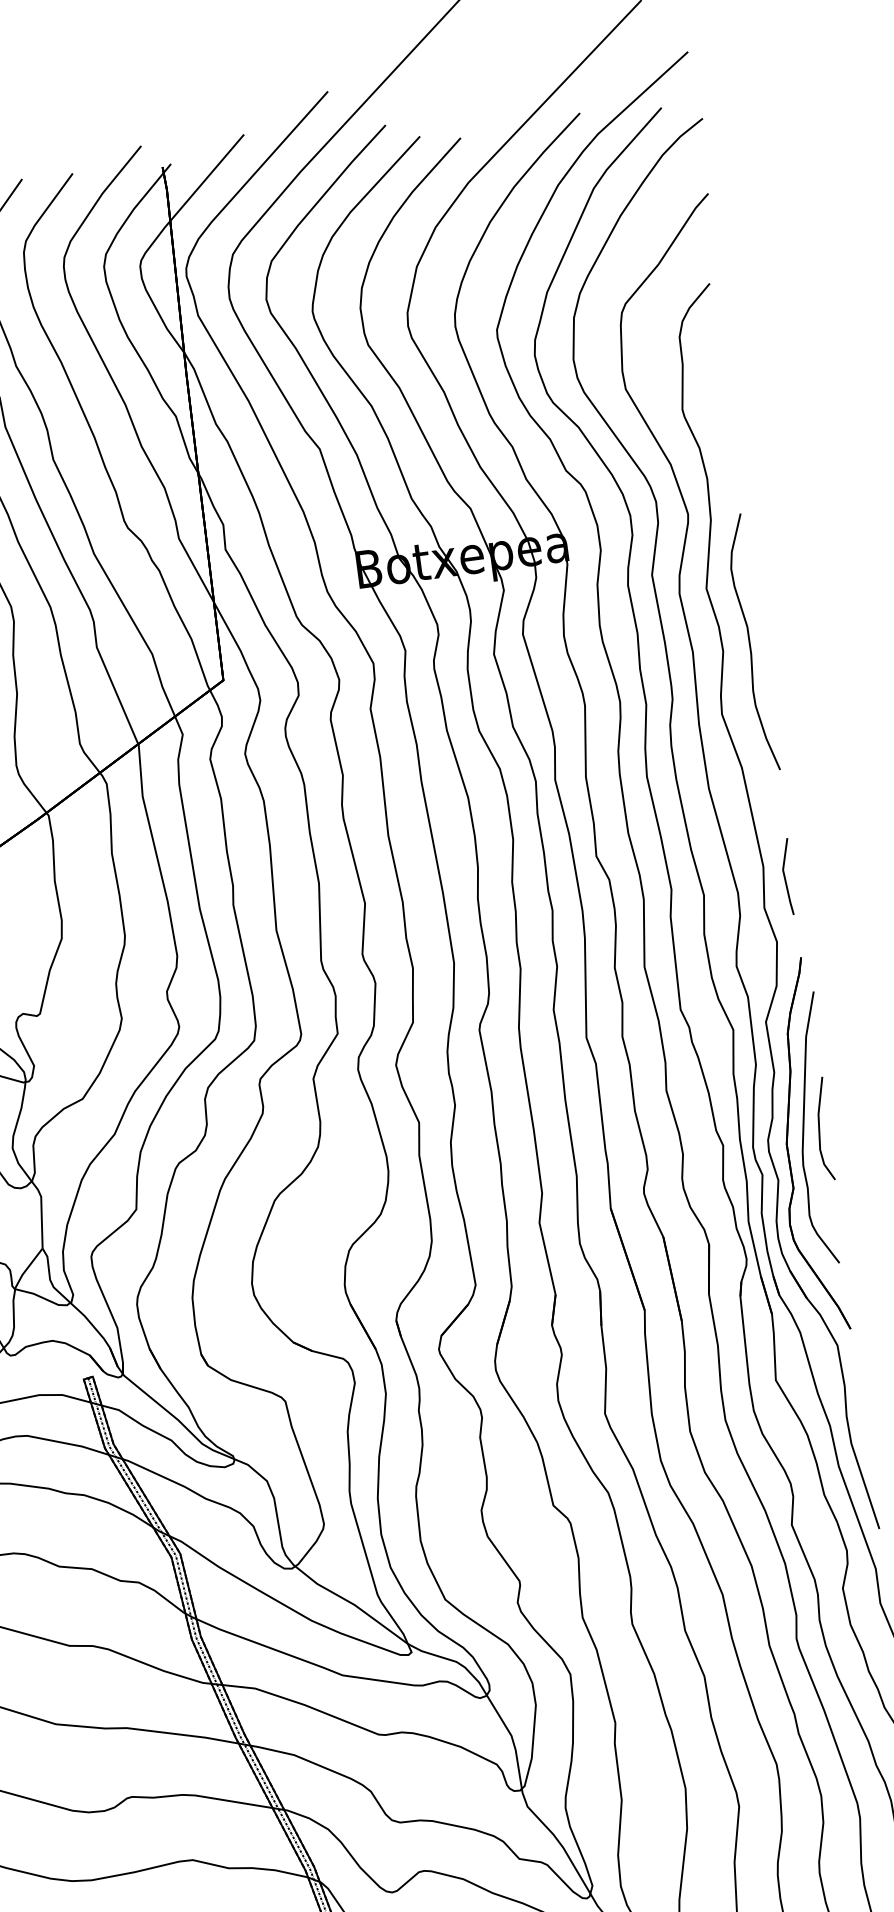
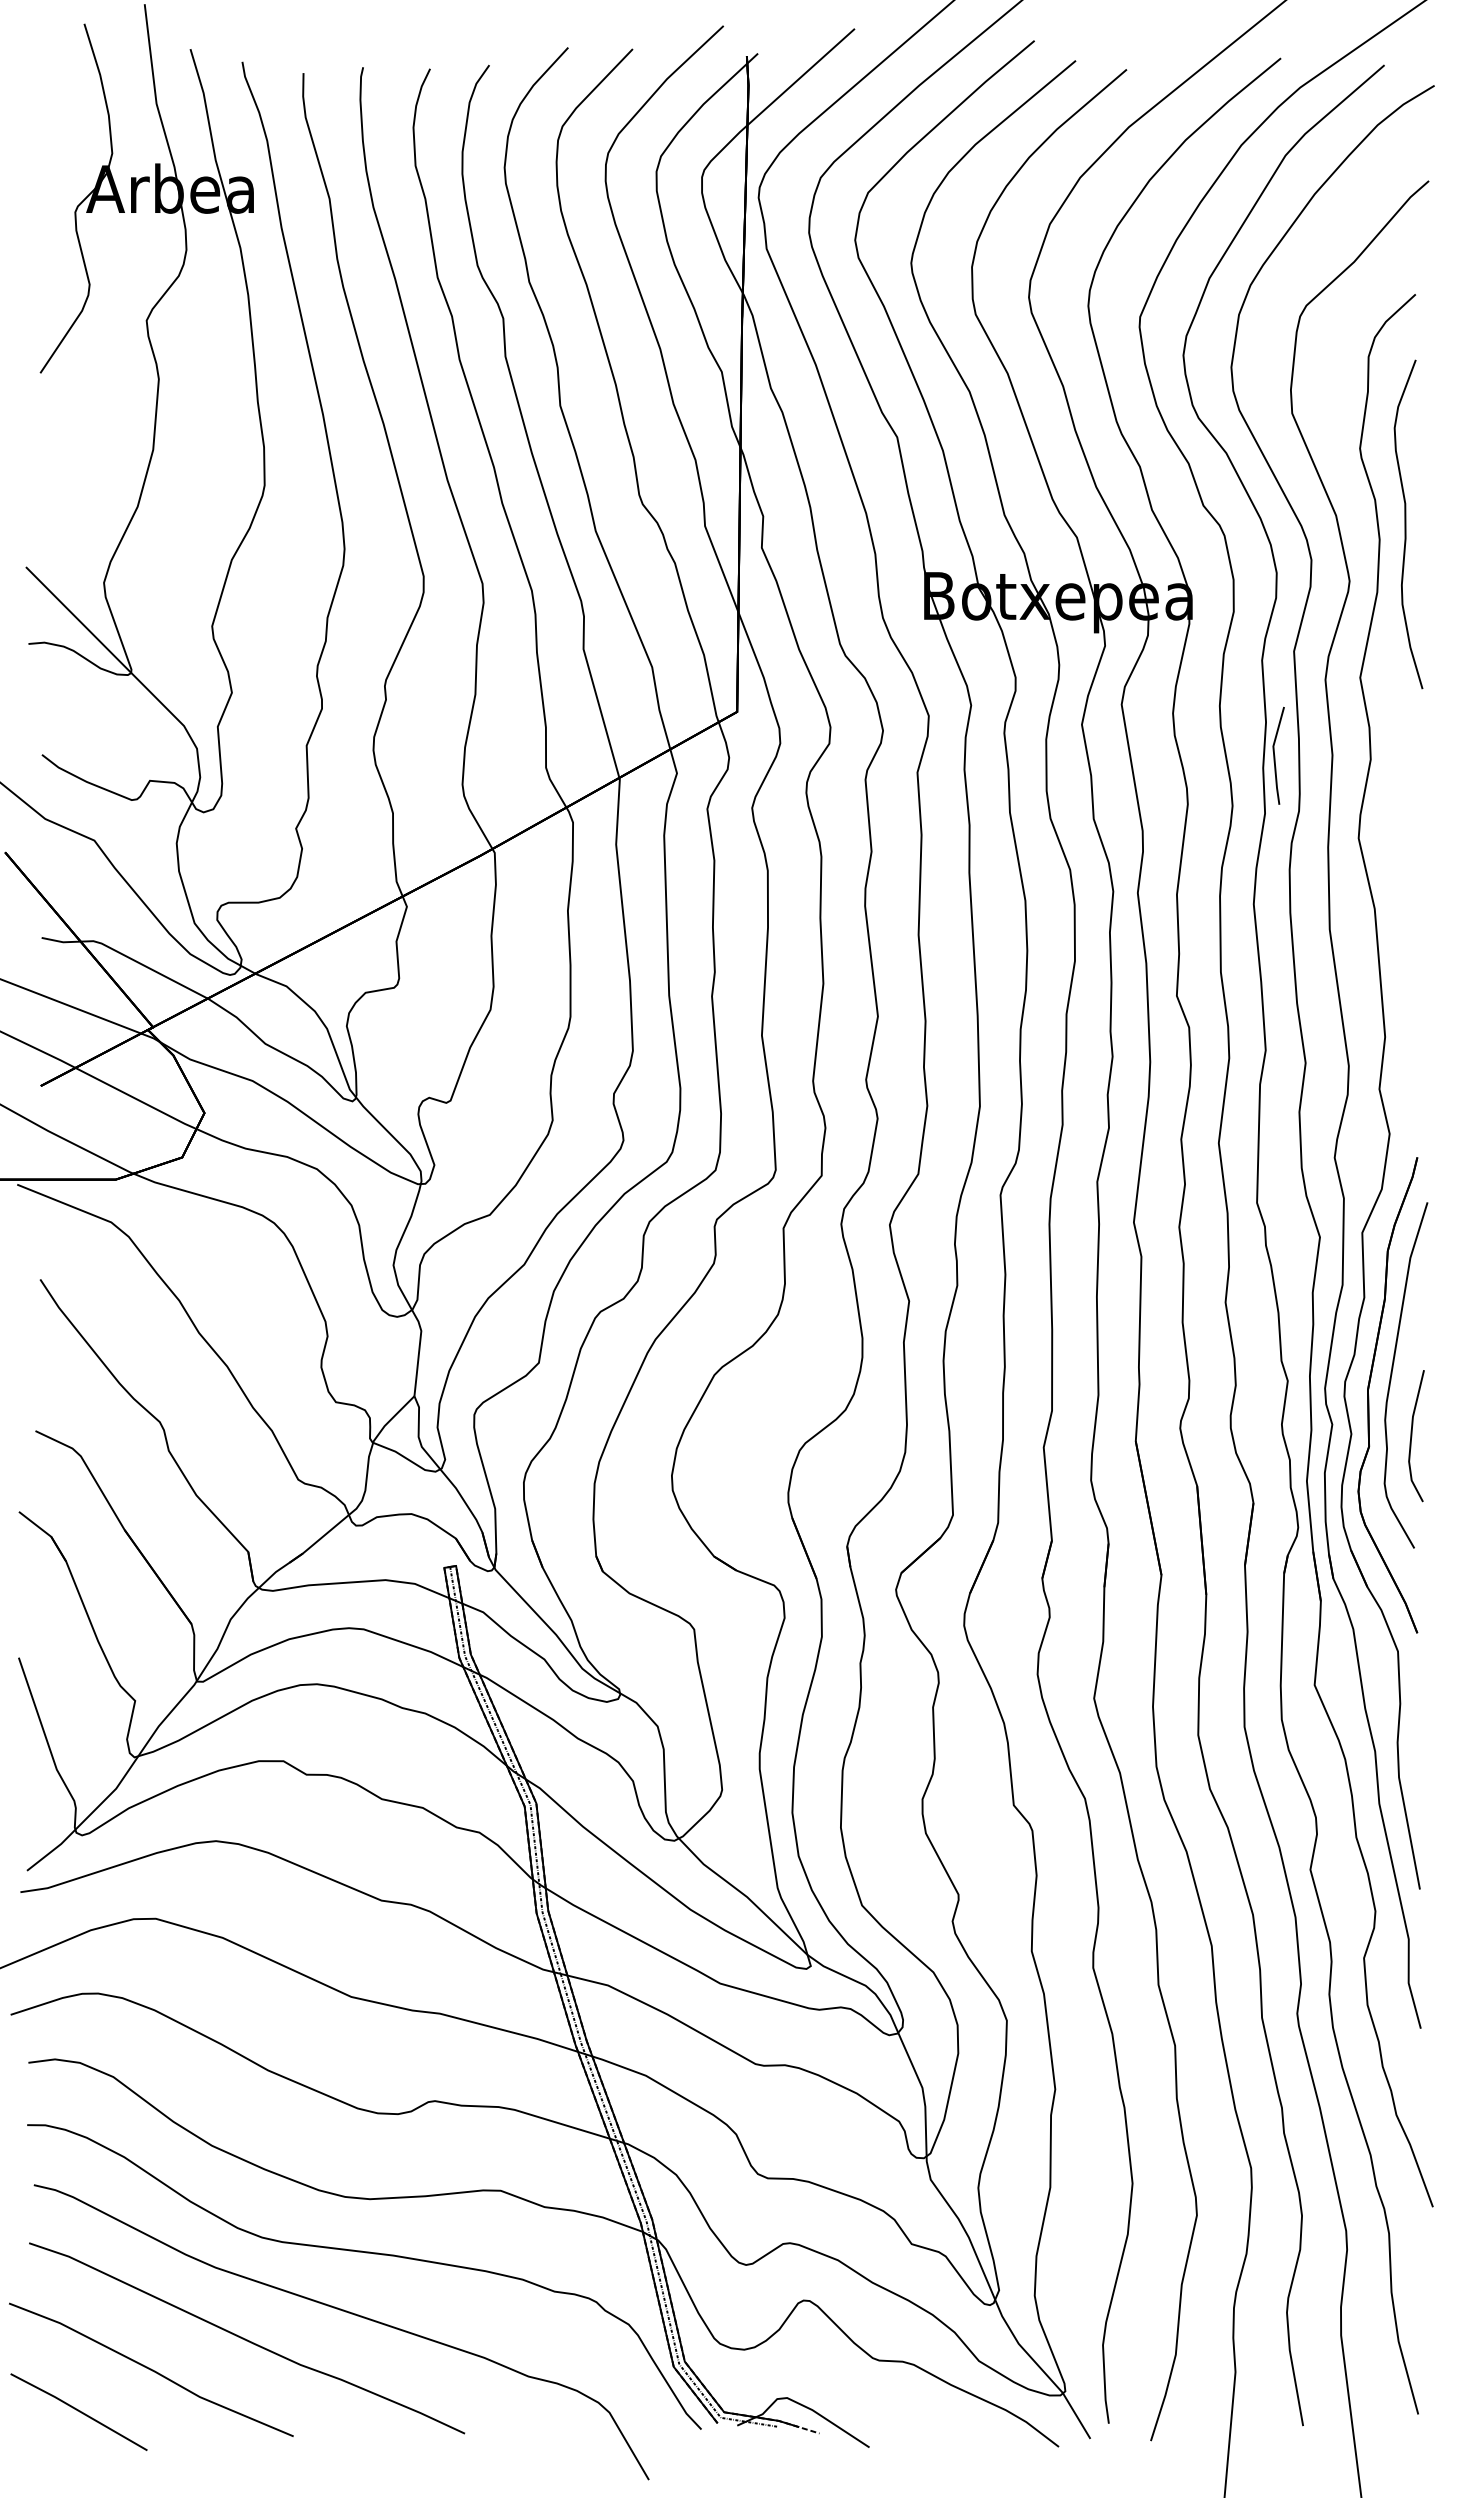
curve: (750, 643) -> (1406, 524), moved
line: (785, 876) -> (1275, 755), moved
line: (820, 1129) -> (1412, 1436), moved

